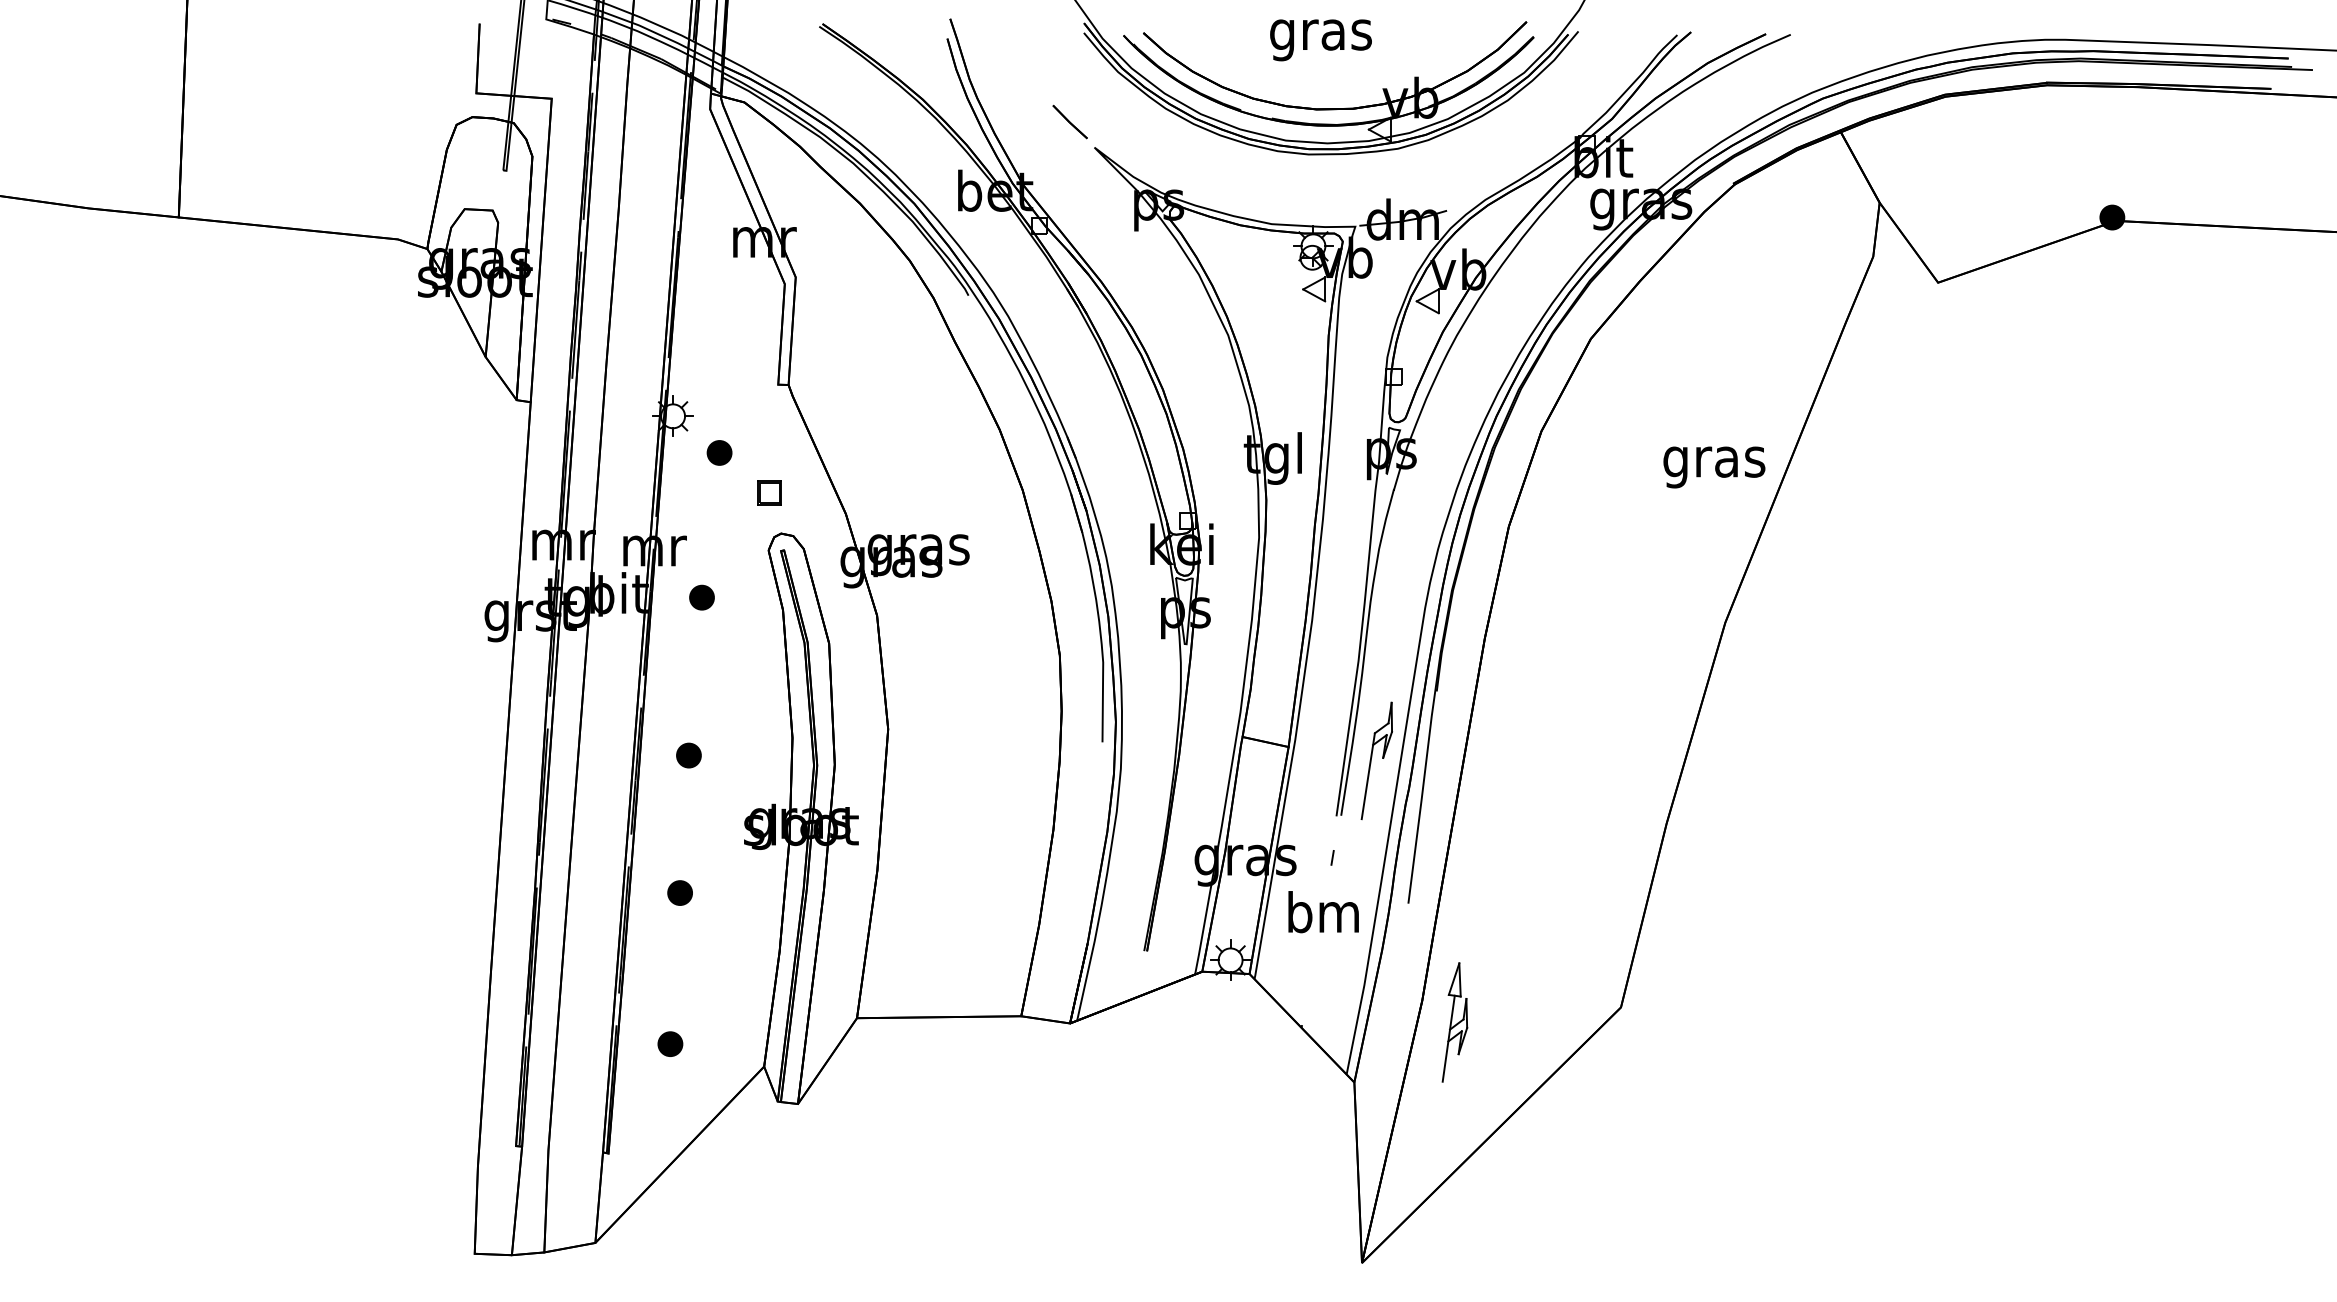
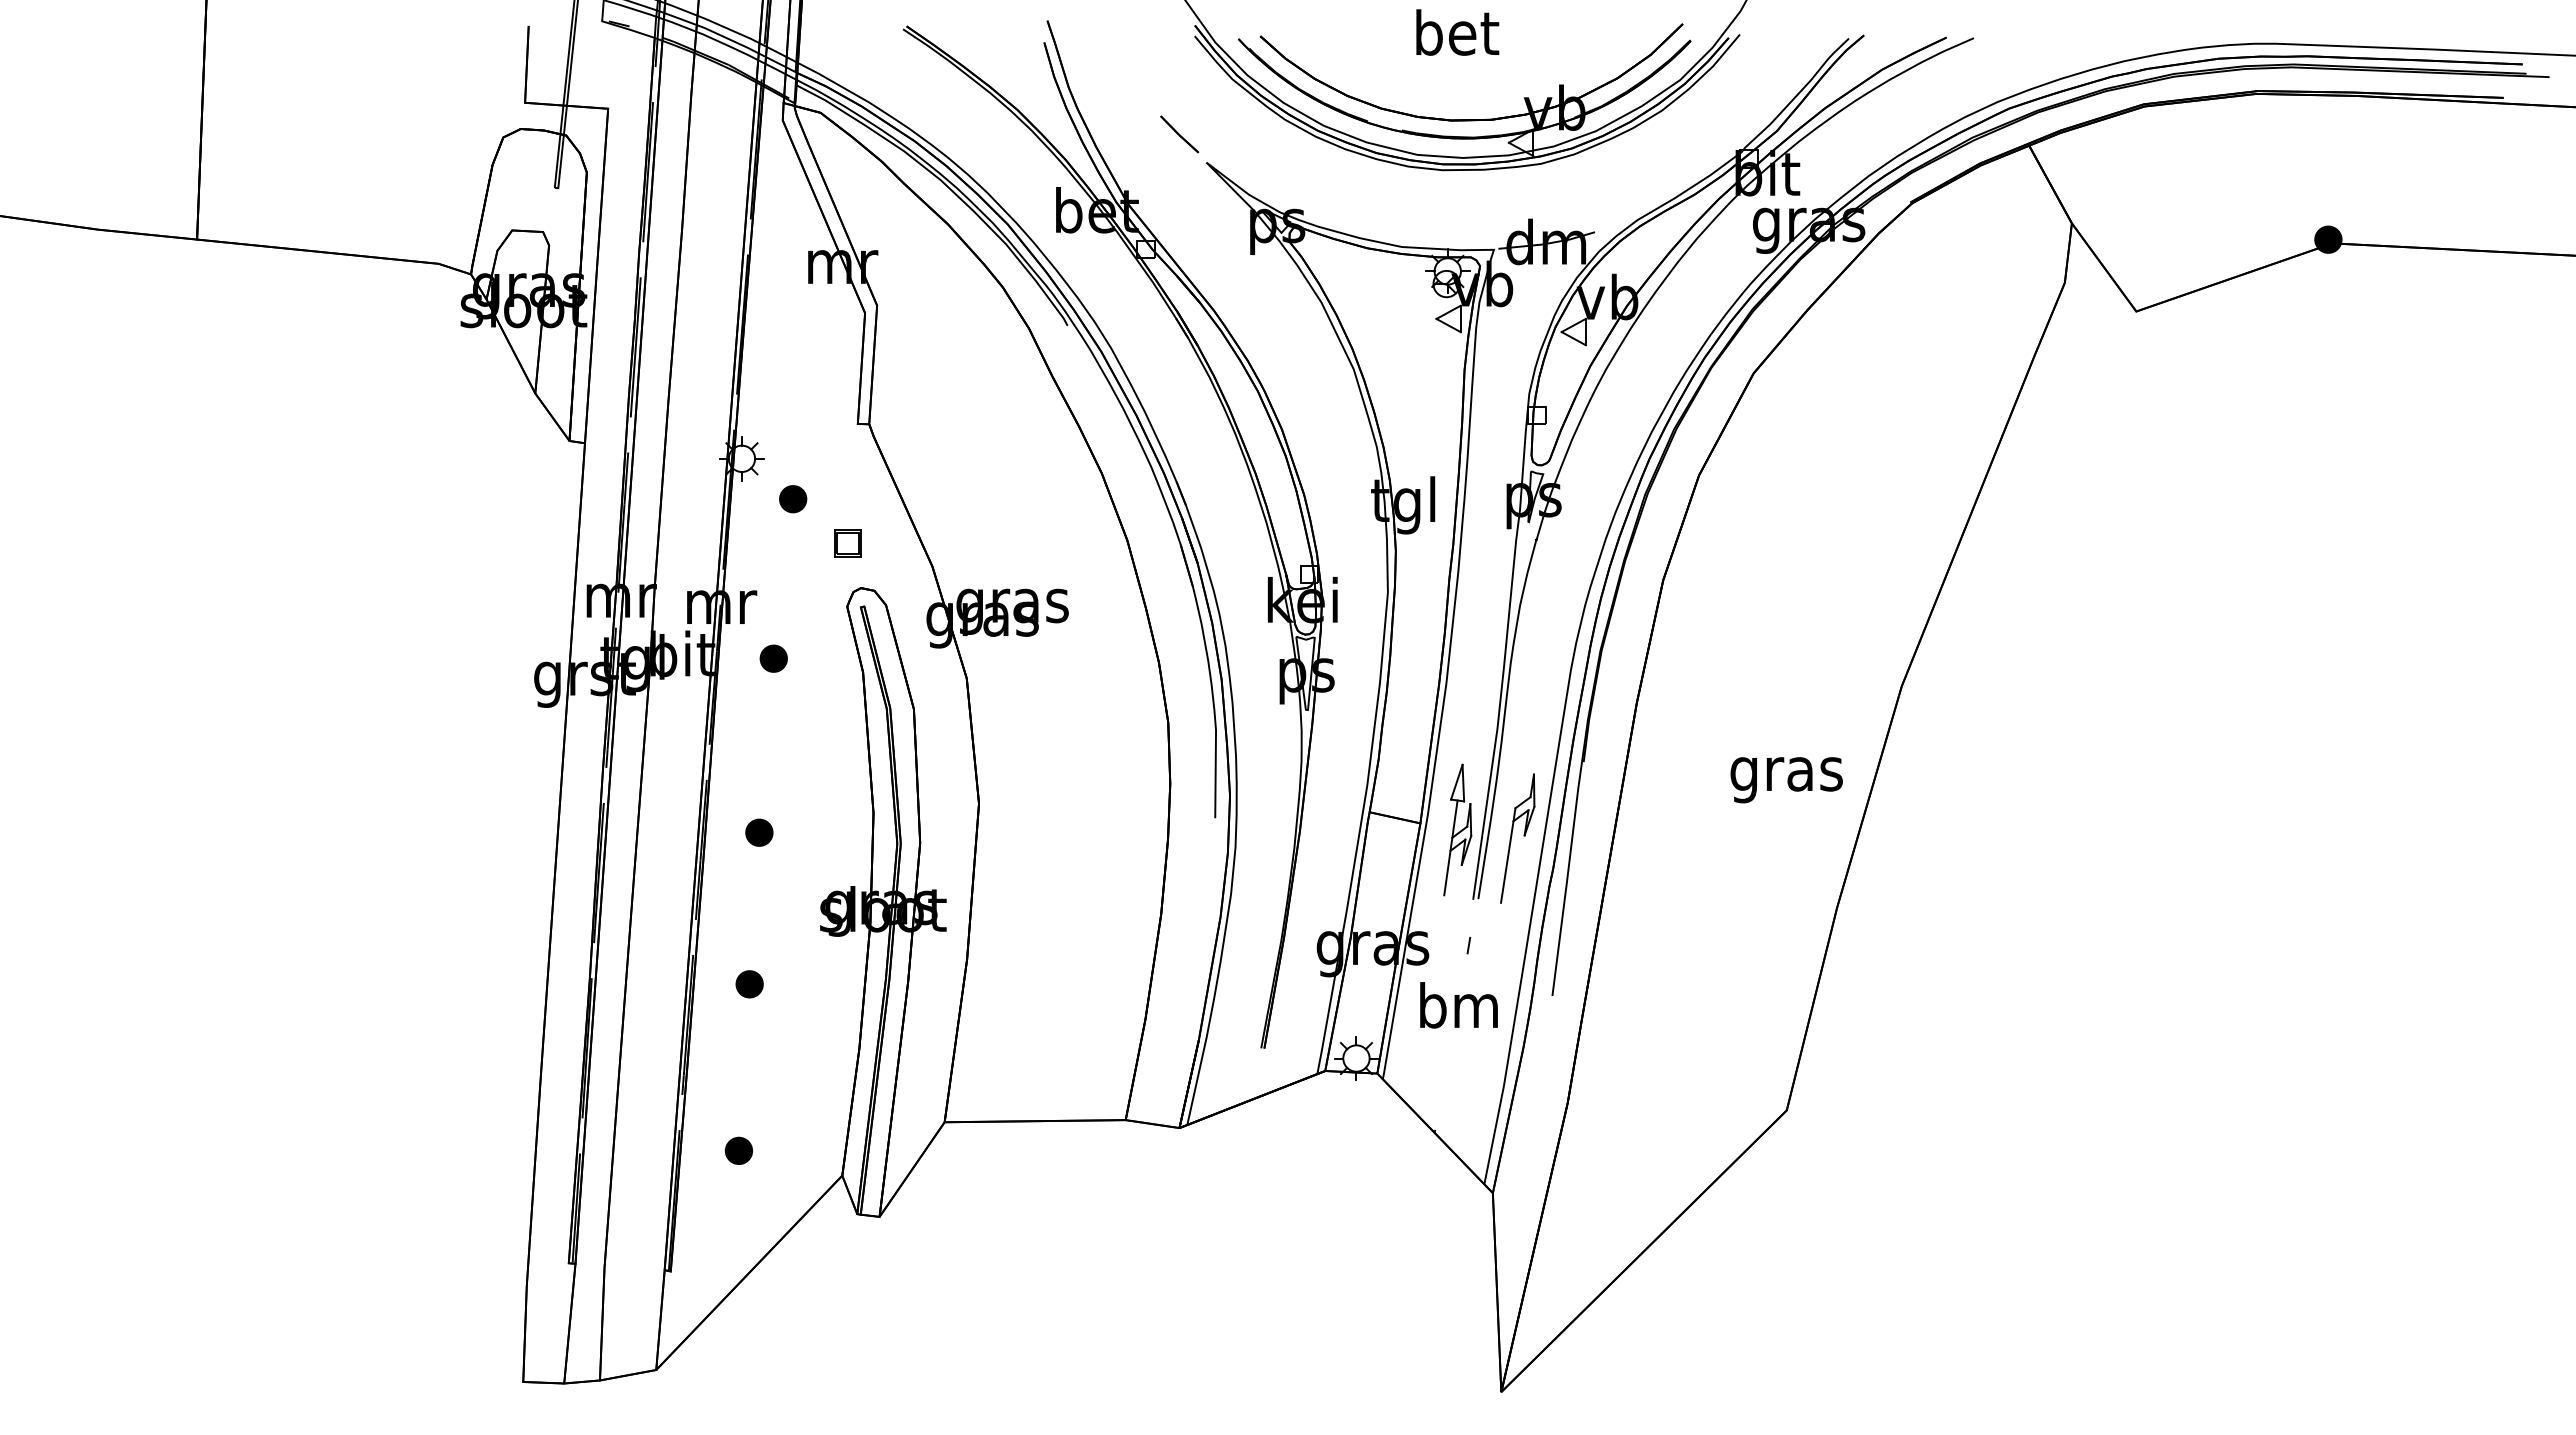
text: (1321, 35) -> (1456, 38), gras -> bet
text: (1714, 467) -> (1786, 780), moved
part: (1454, 1022) -> (1457, 829), moved

